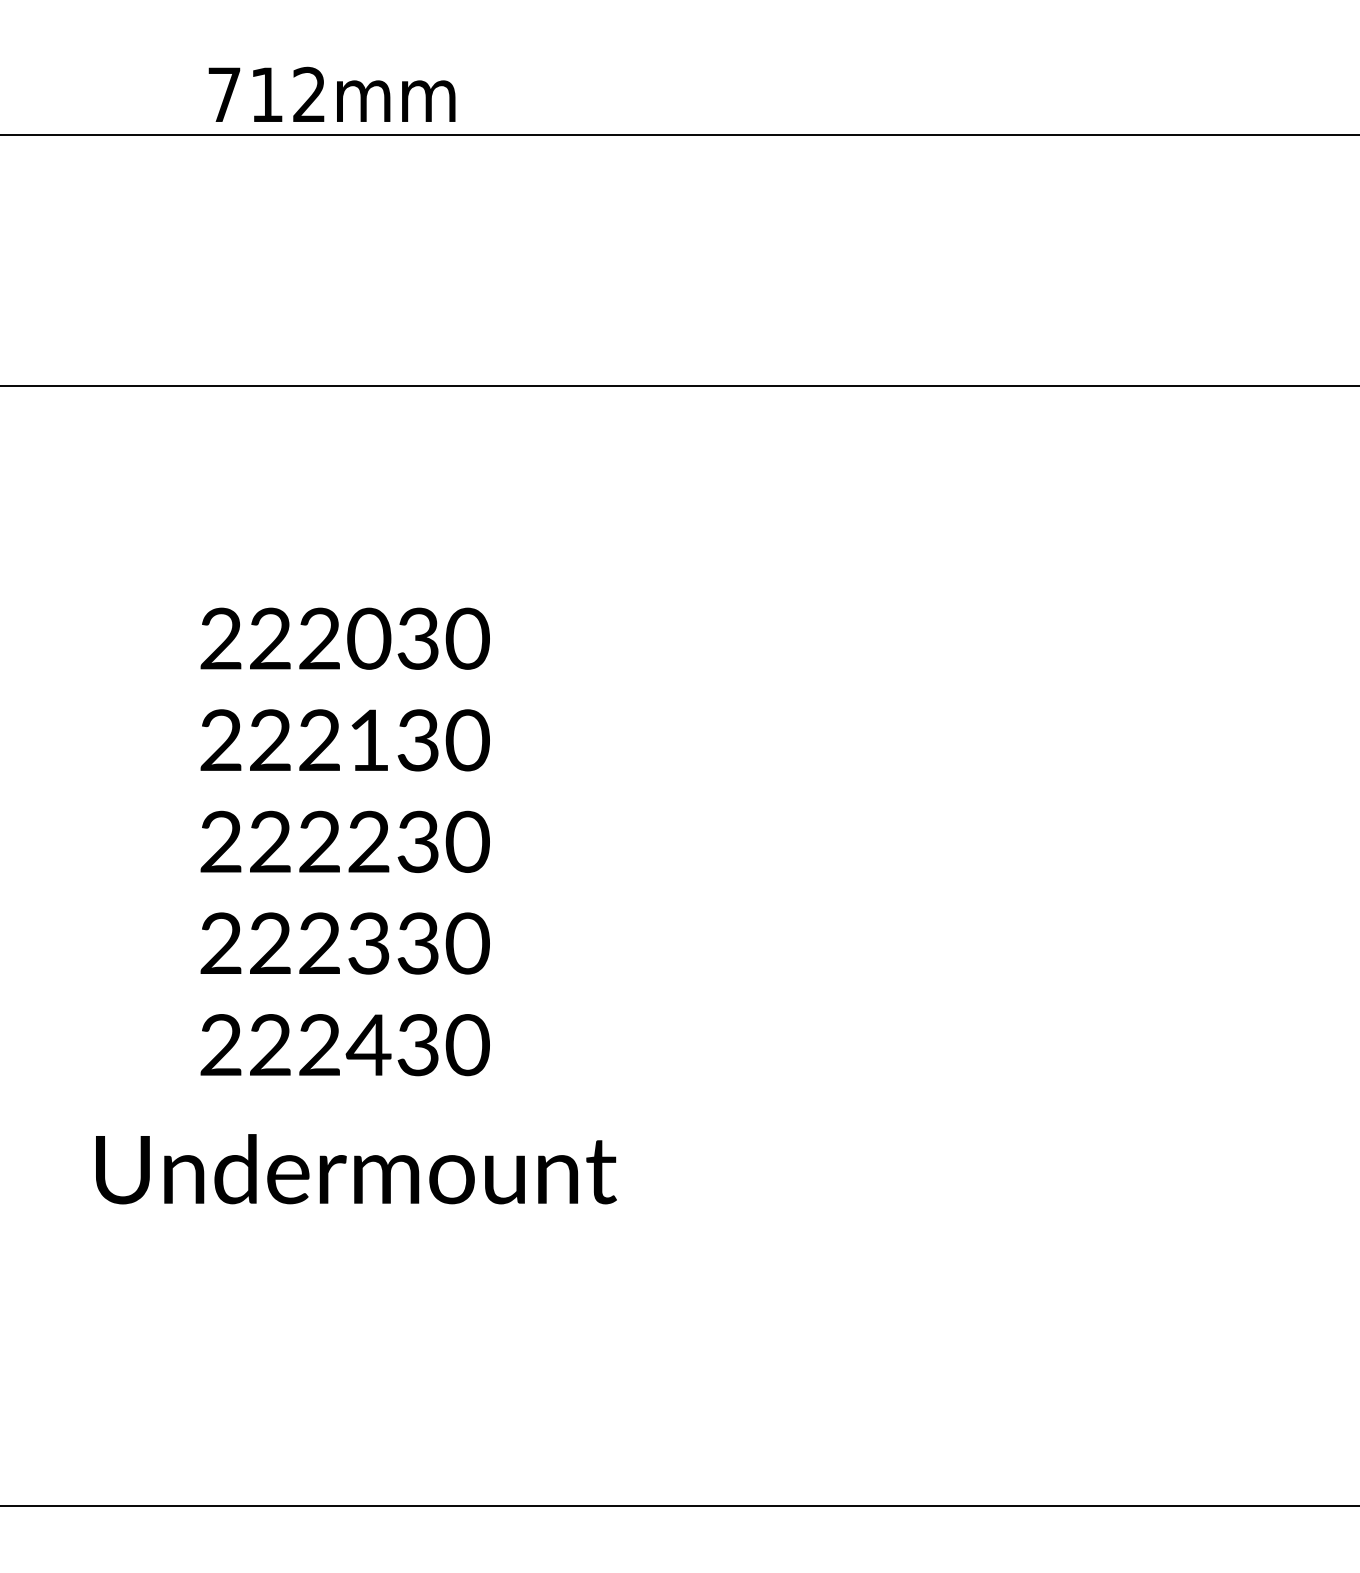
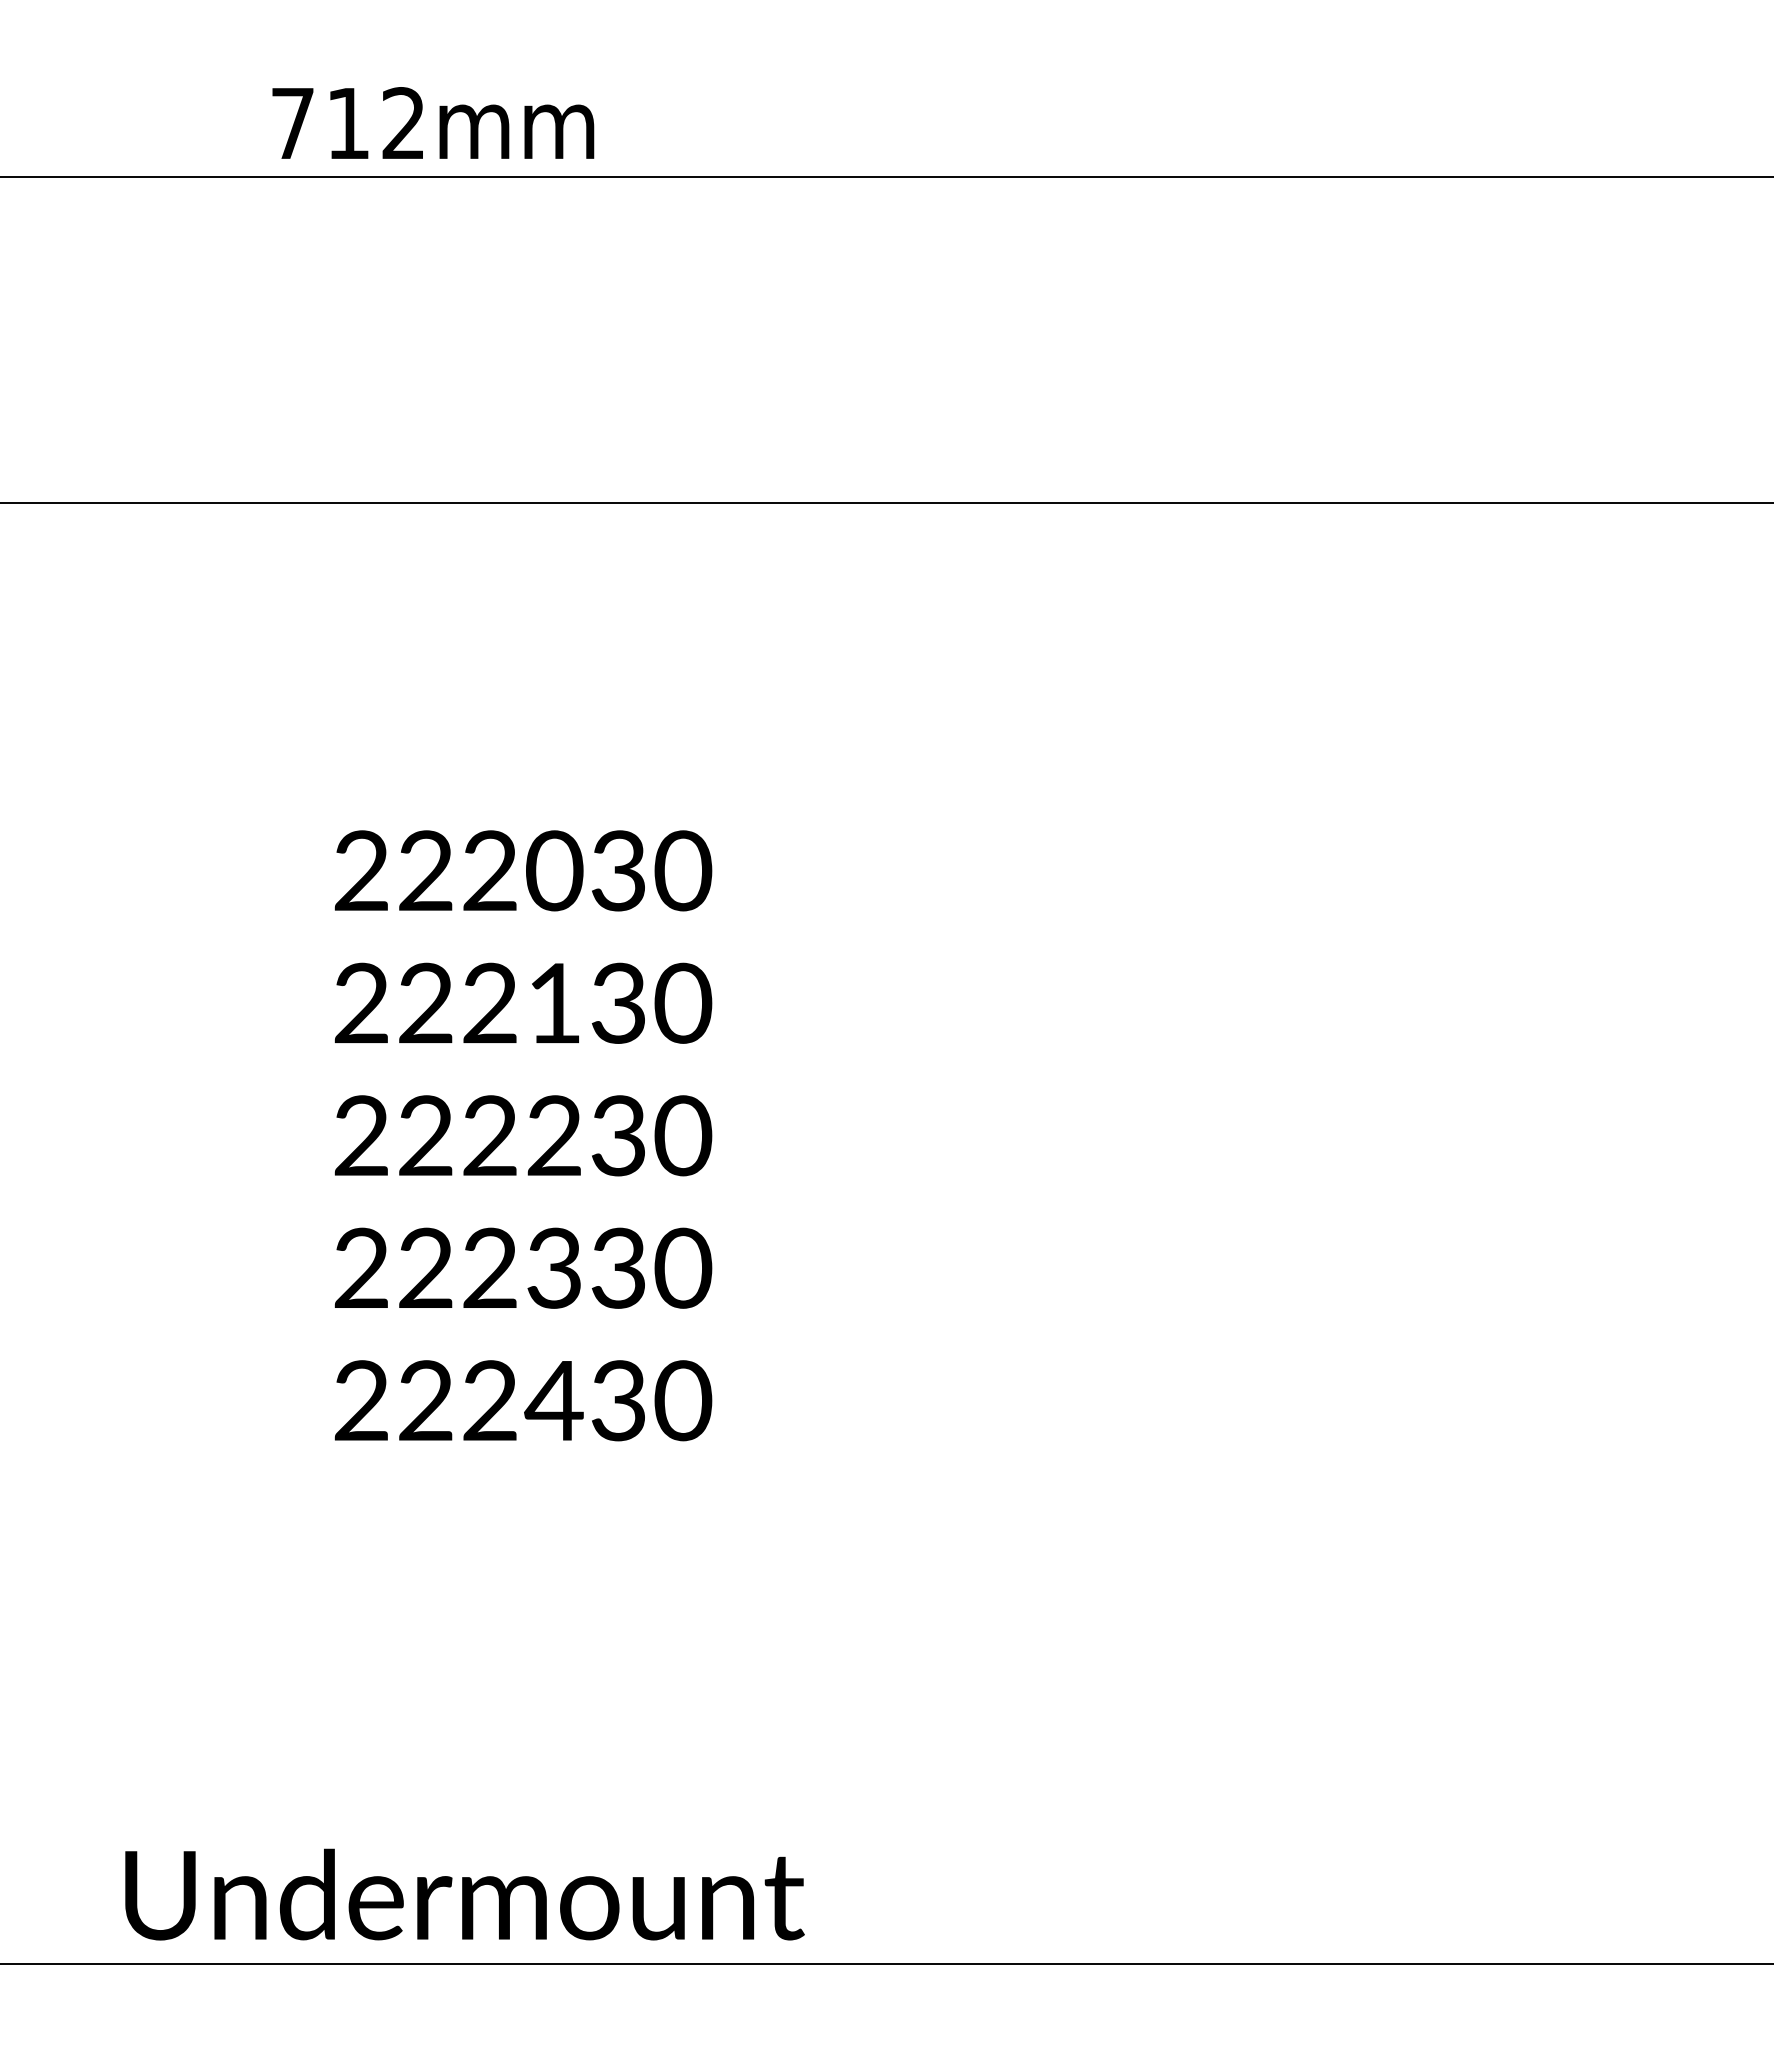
text: (345, 841) -> (523, 1135), moved
text: (356, 1169) -> (464, 1894), moved

